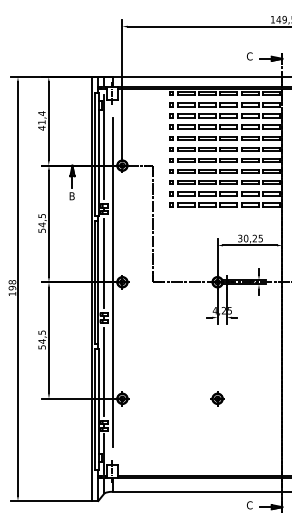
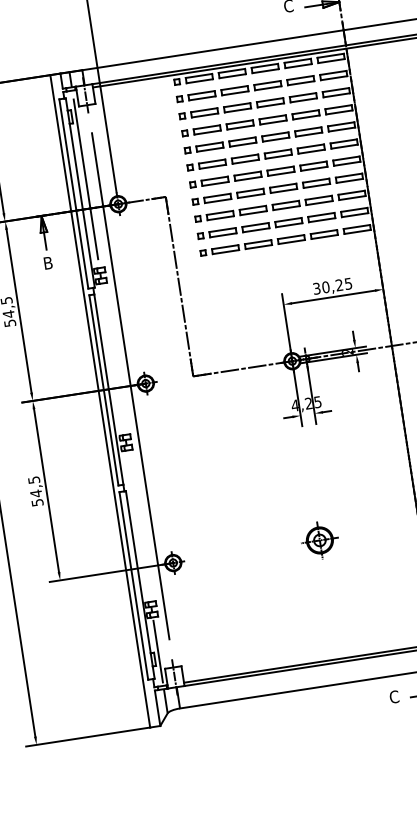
line: (104, 263) -> (113, 359), removed
line: (104, 371) -> (139, 525), removed
part: (217, 398) -> (319, 540), size x1.6

